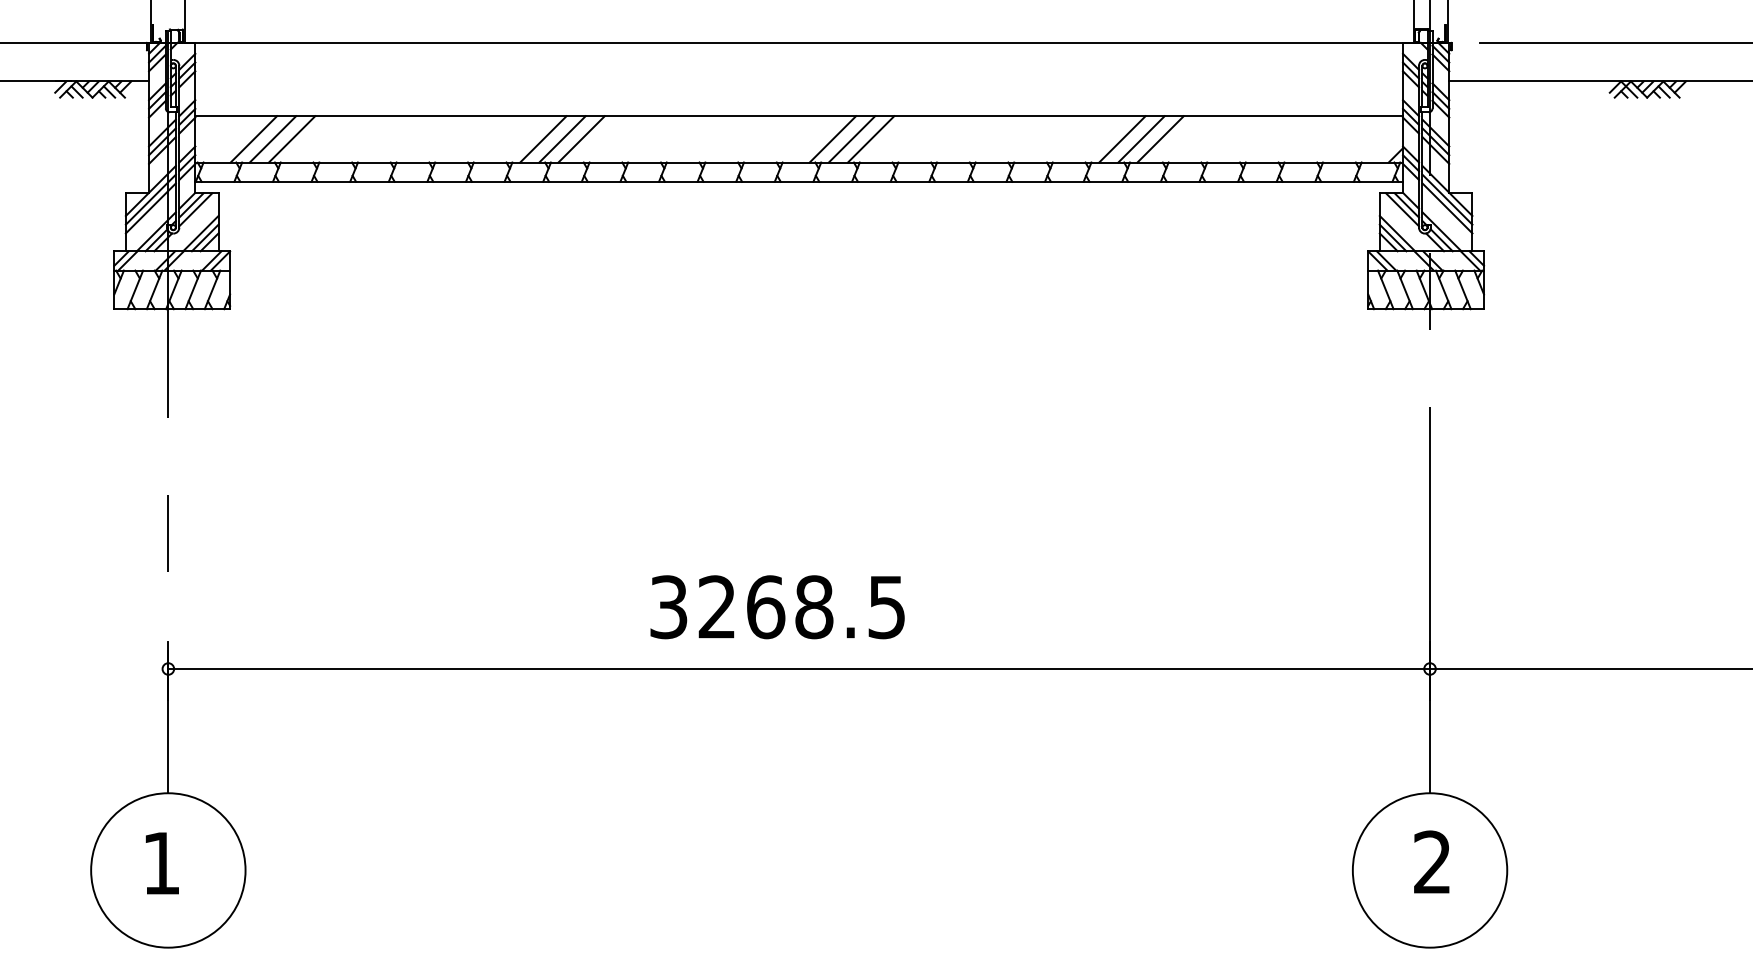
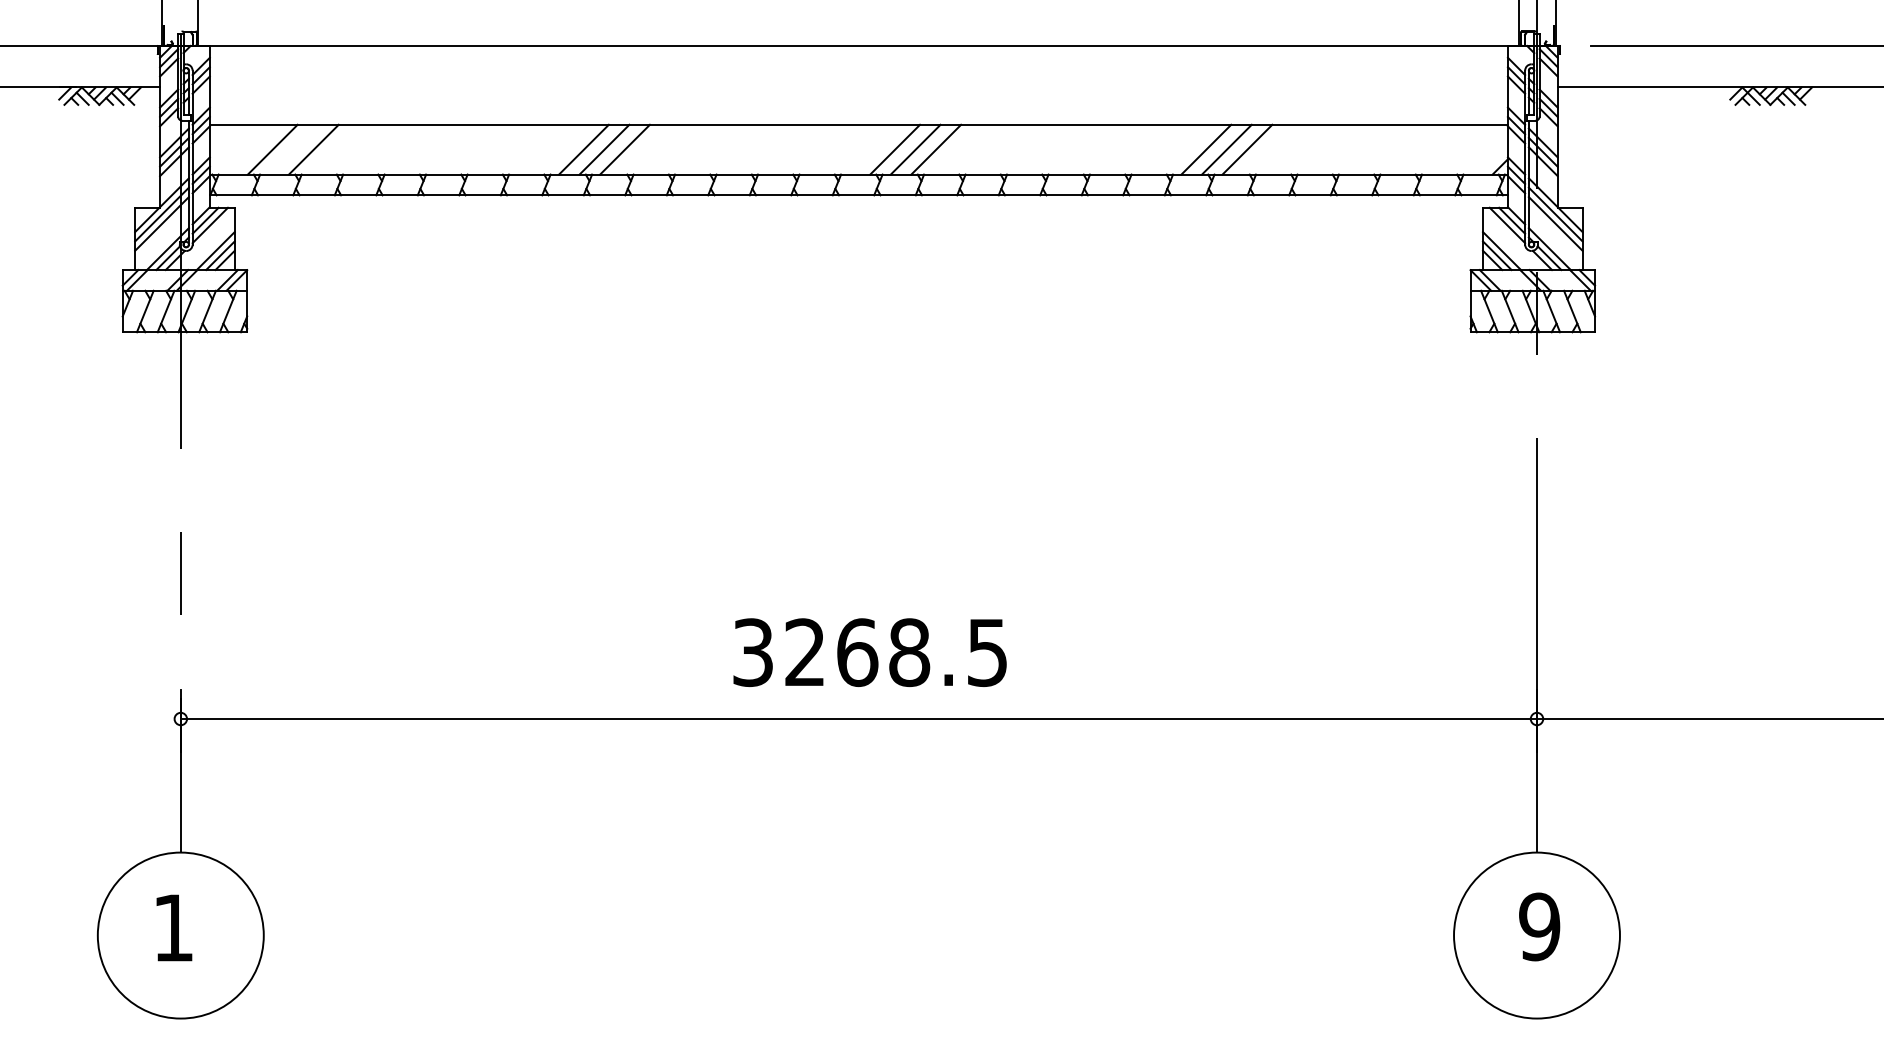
line: (272, 139) -> (292, 149), removed
text: (777, 607) -> (869, 652), moved
text: (1432, 862) -> (1539, 927), 2 -> 9

